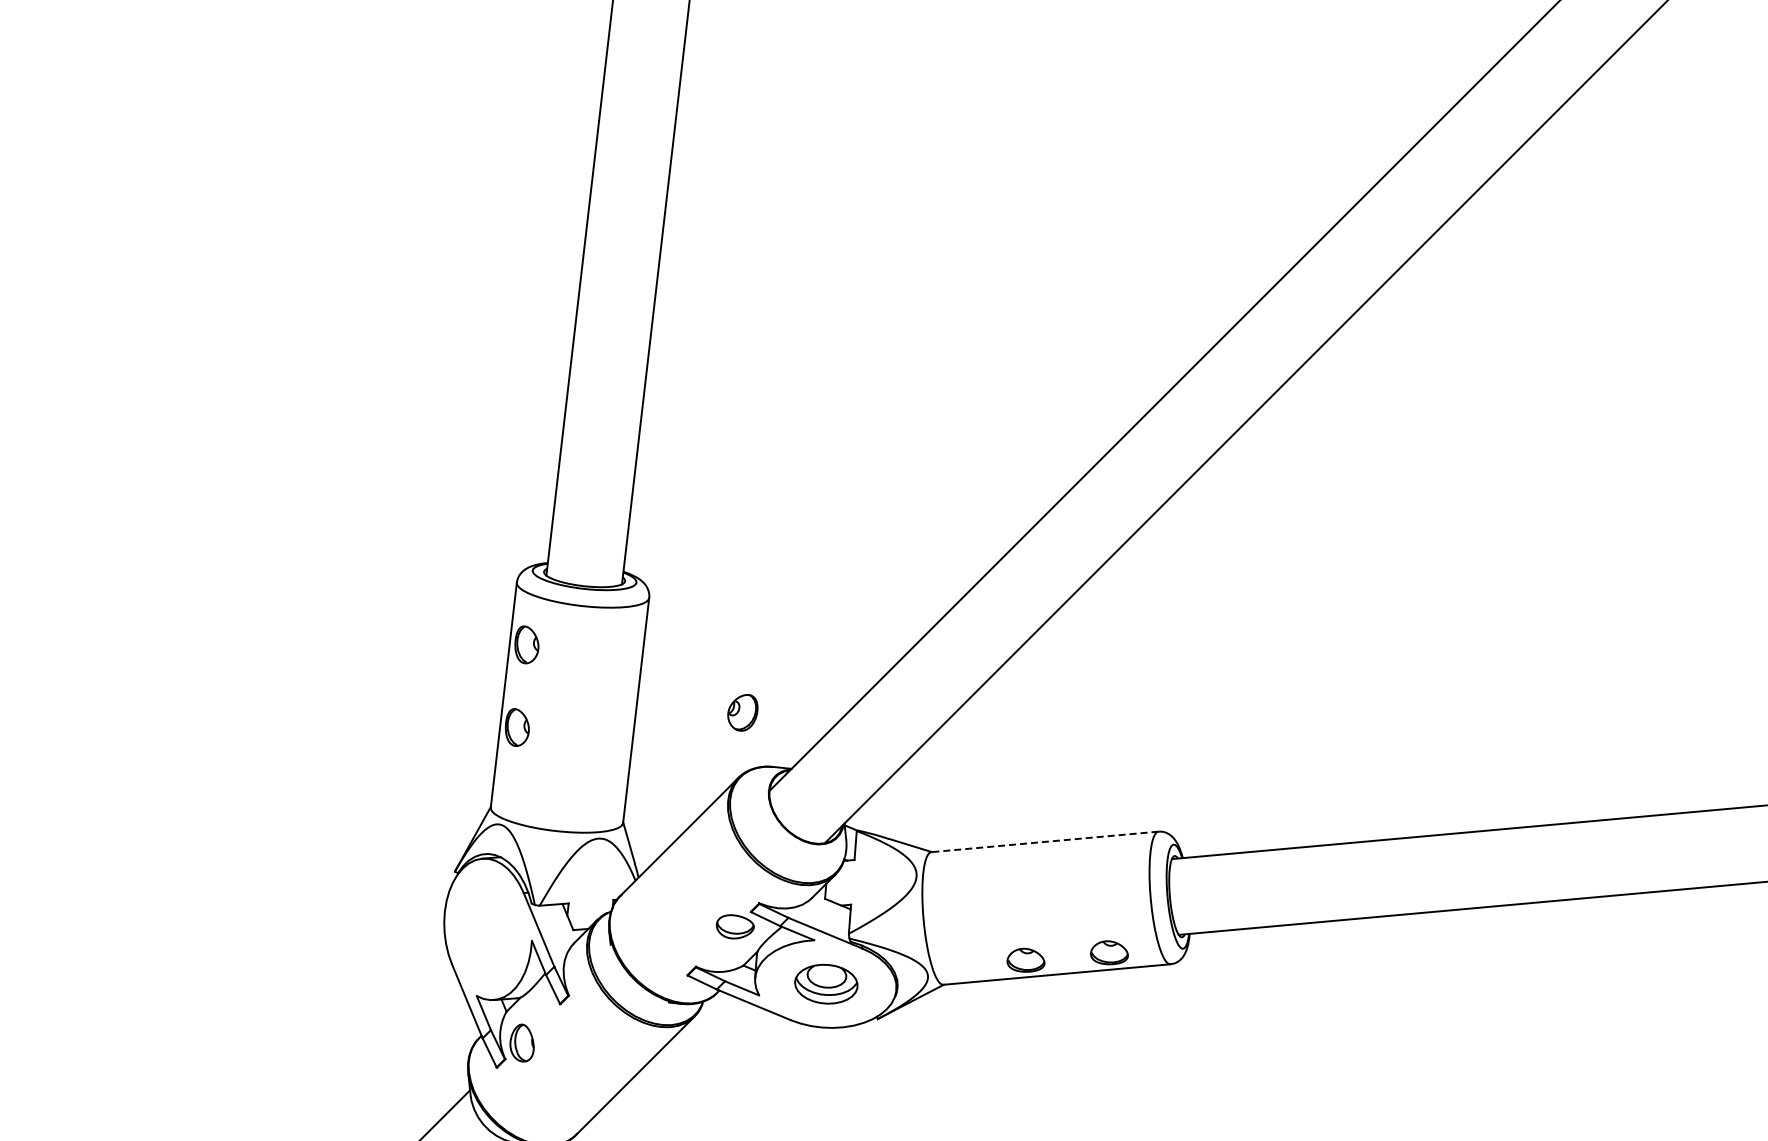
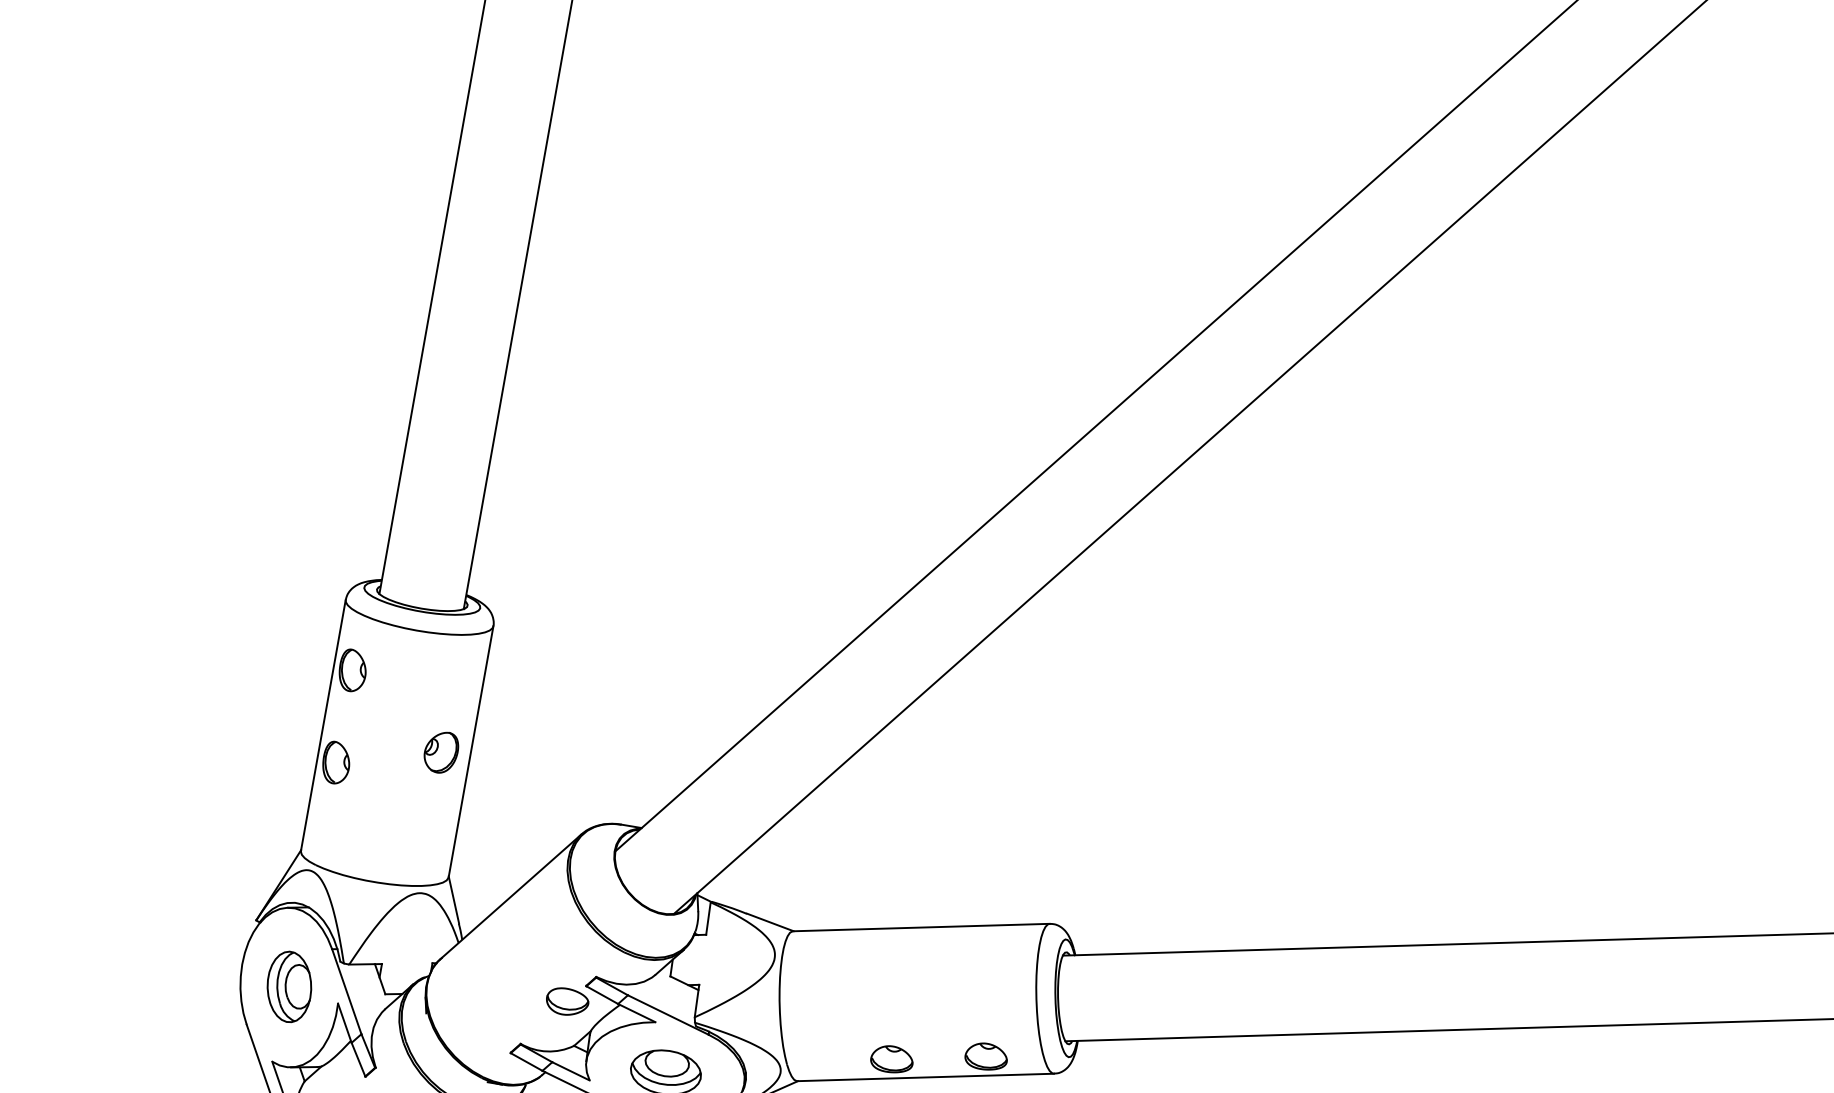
part: (742, 712) -> (440, 752), moved
line: (1044, 841) -> (920, 927), dashed -> solid
part: (487, 928) -> (288, 986), added

